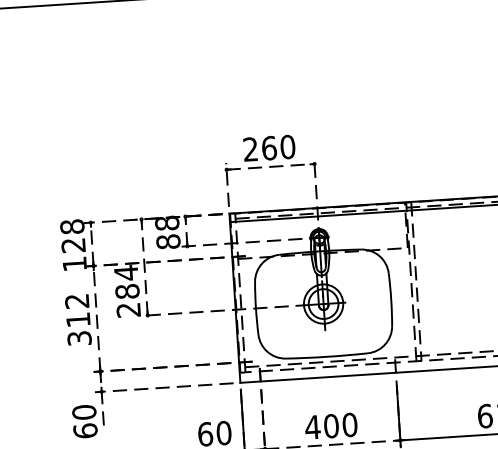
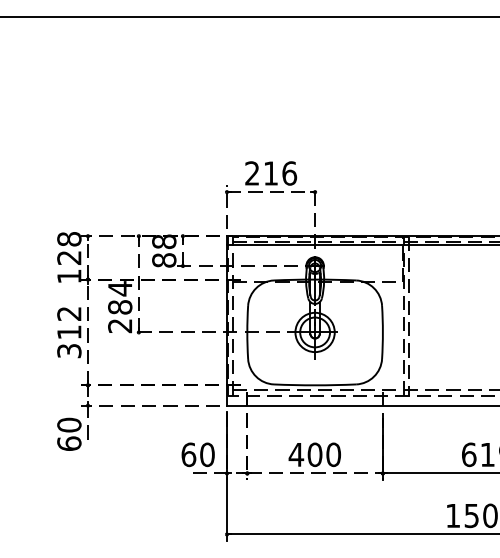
text: (278, 147) -> (280, 173), 260 -> 216

